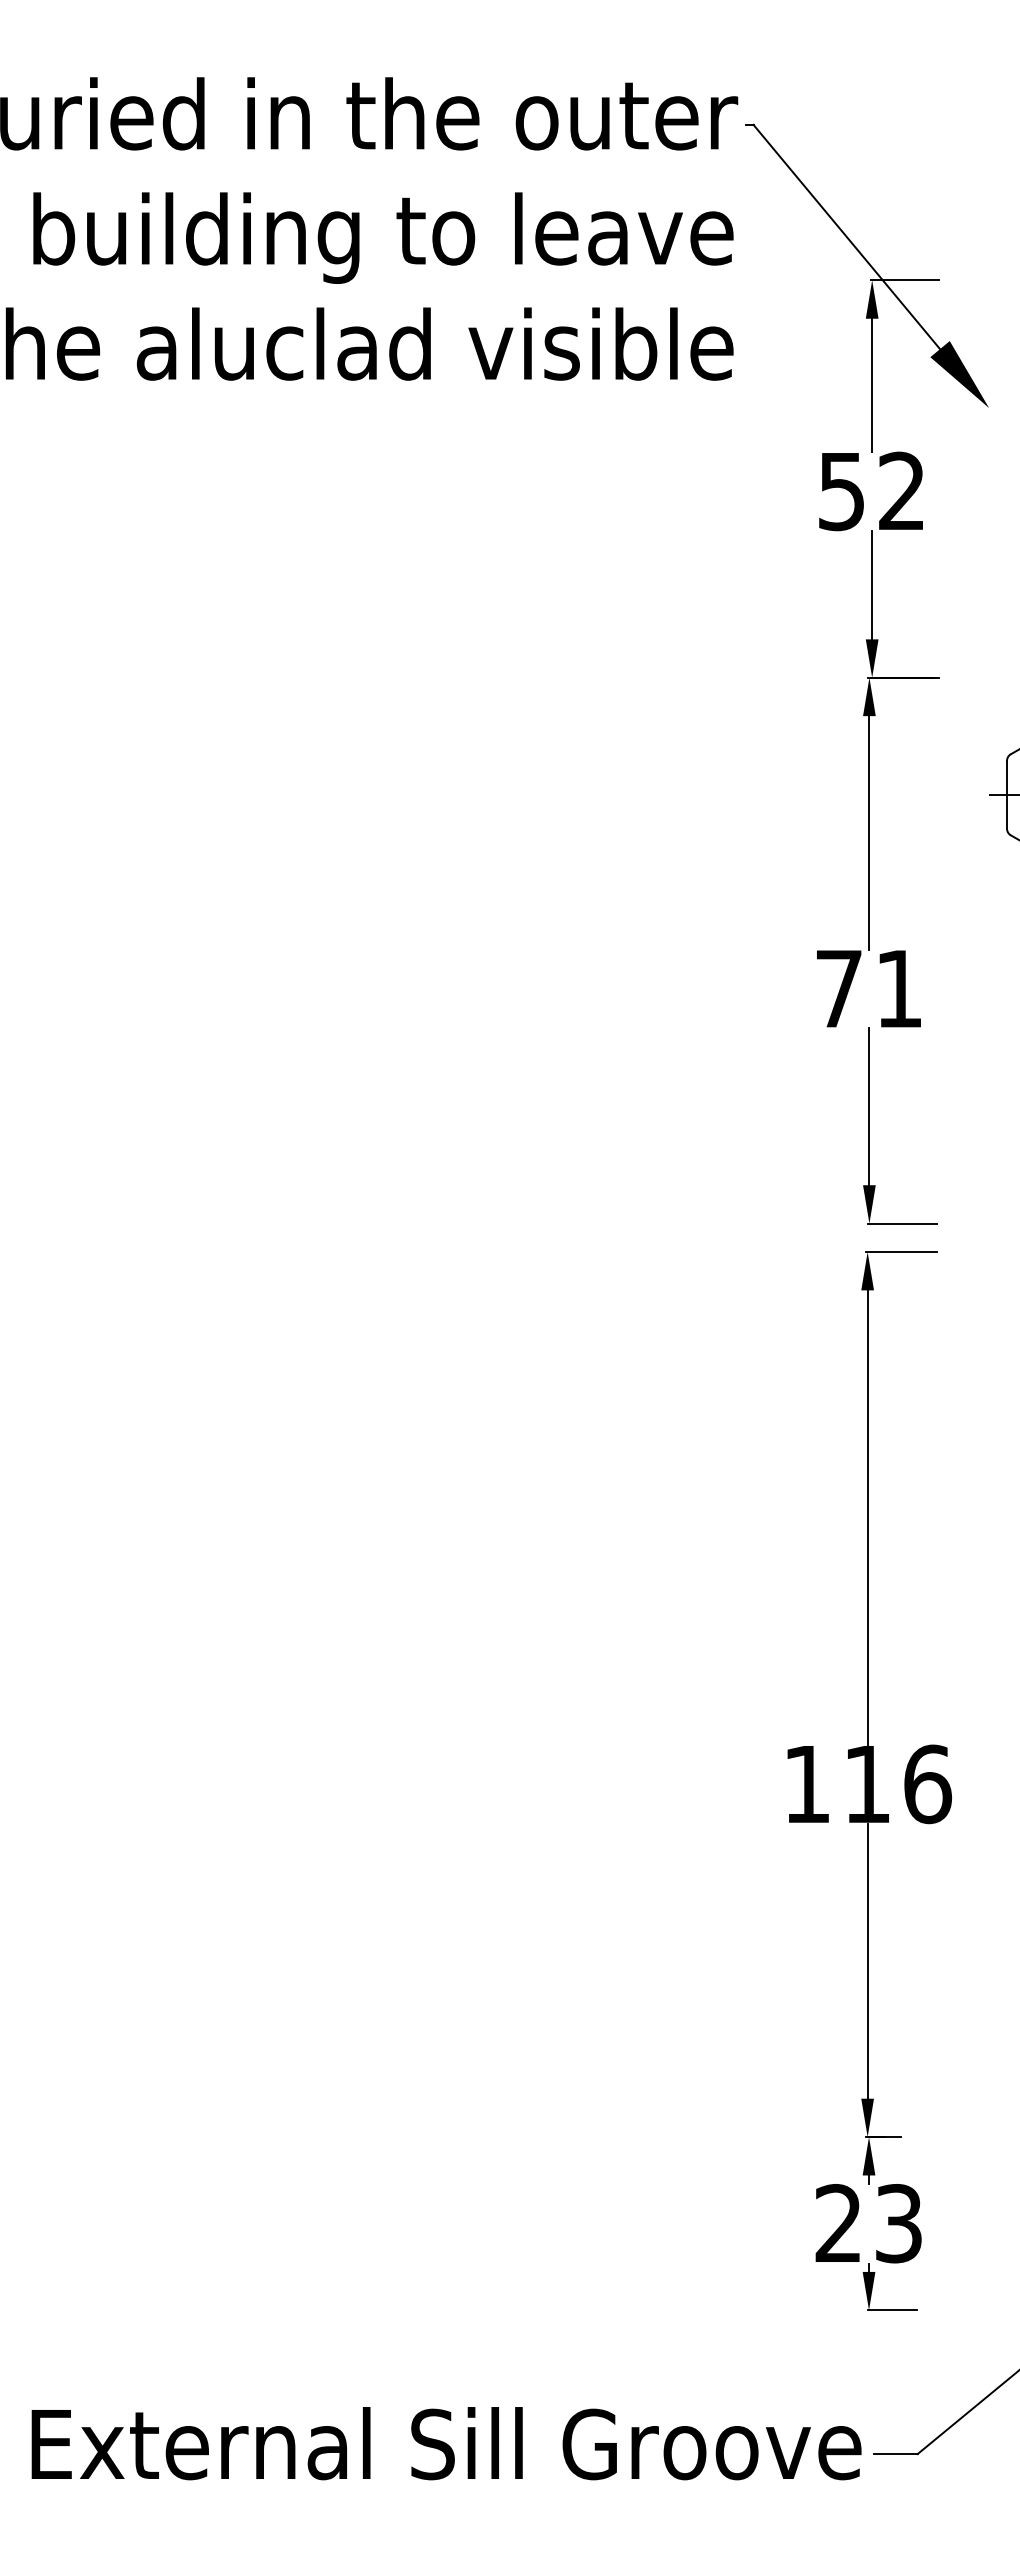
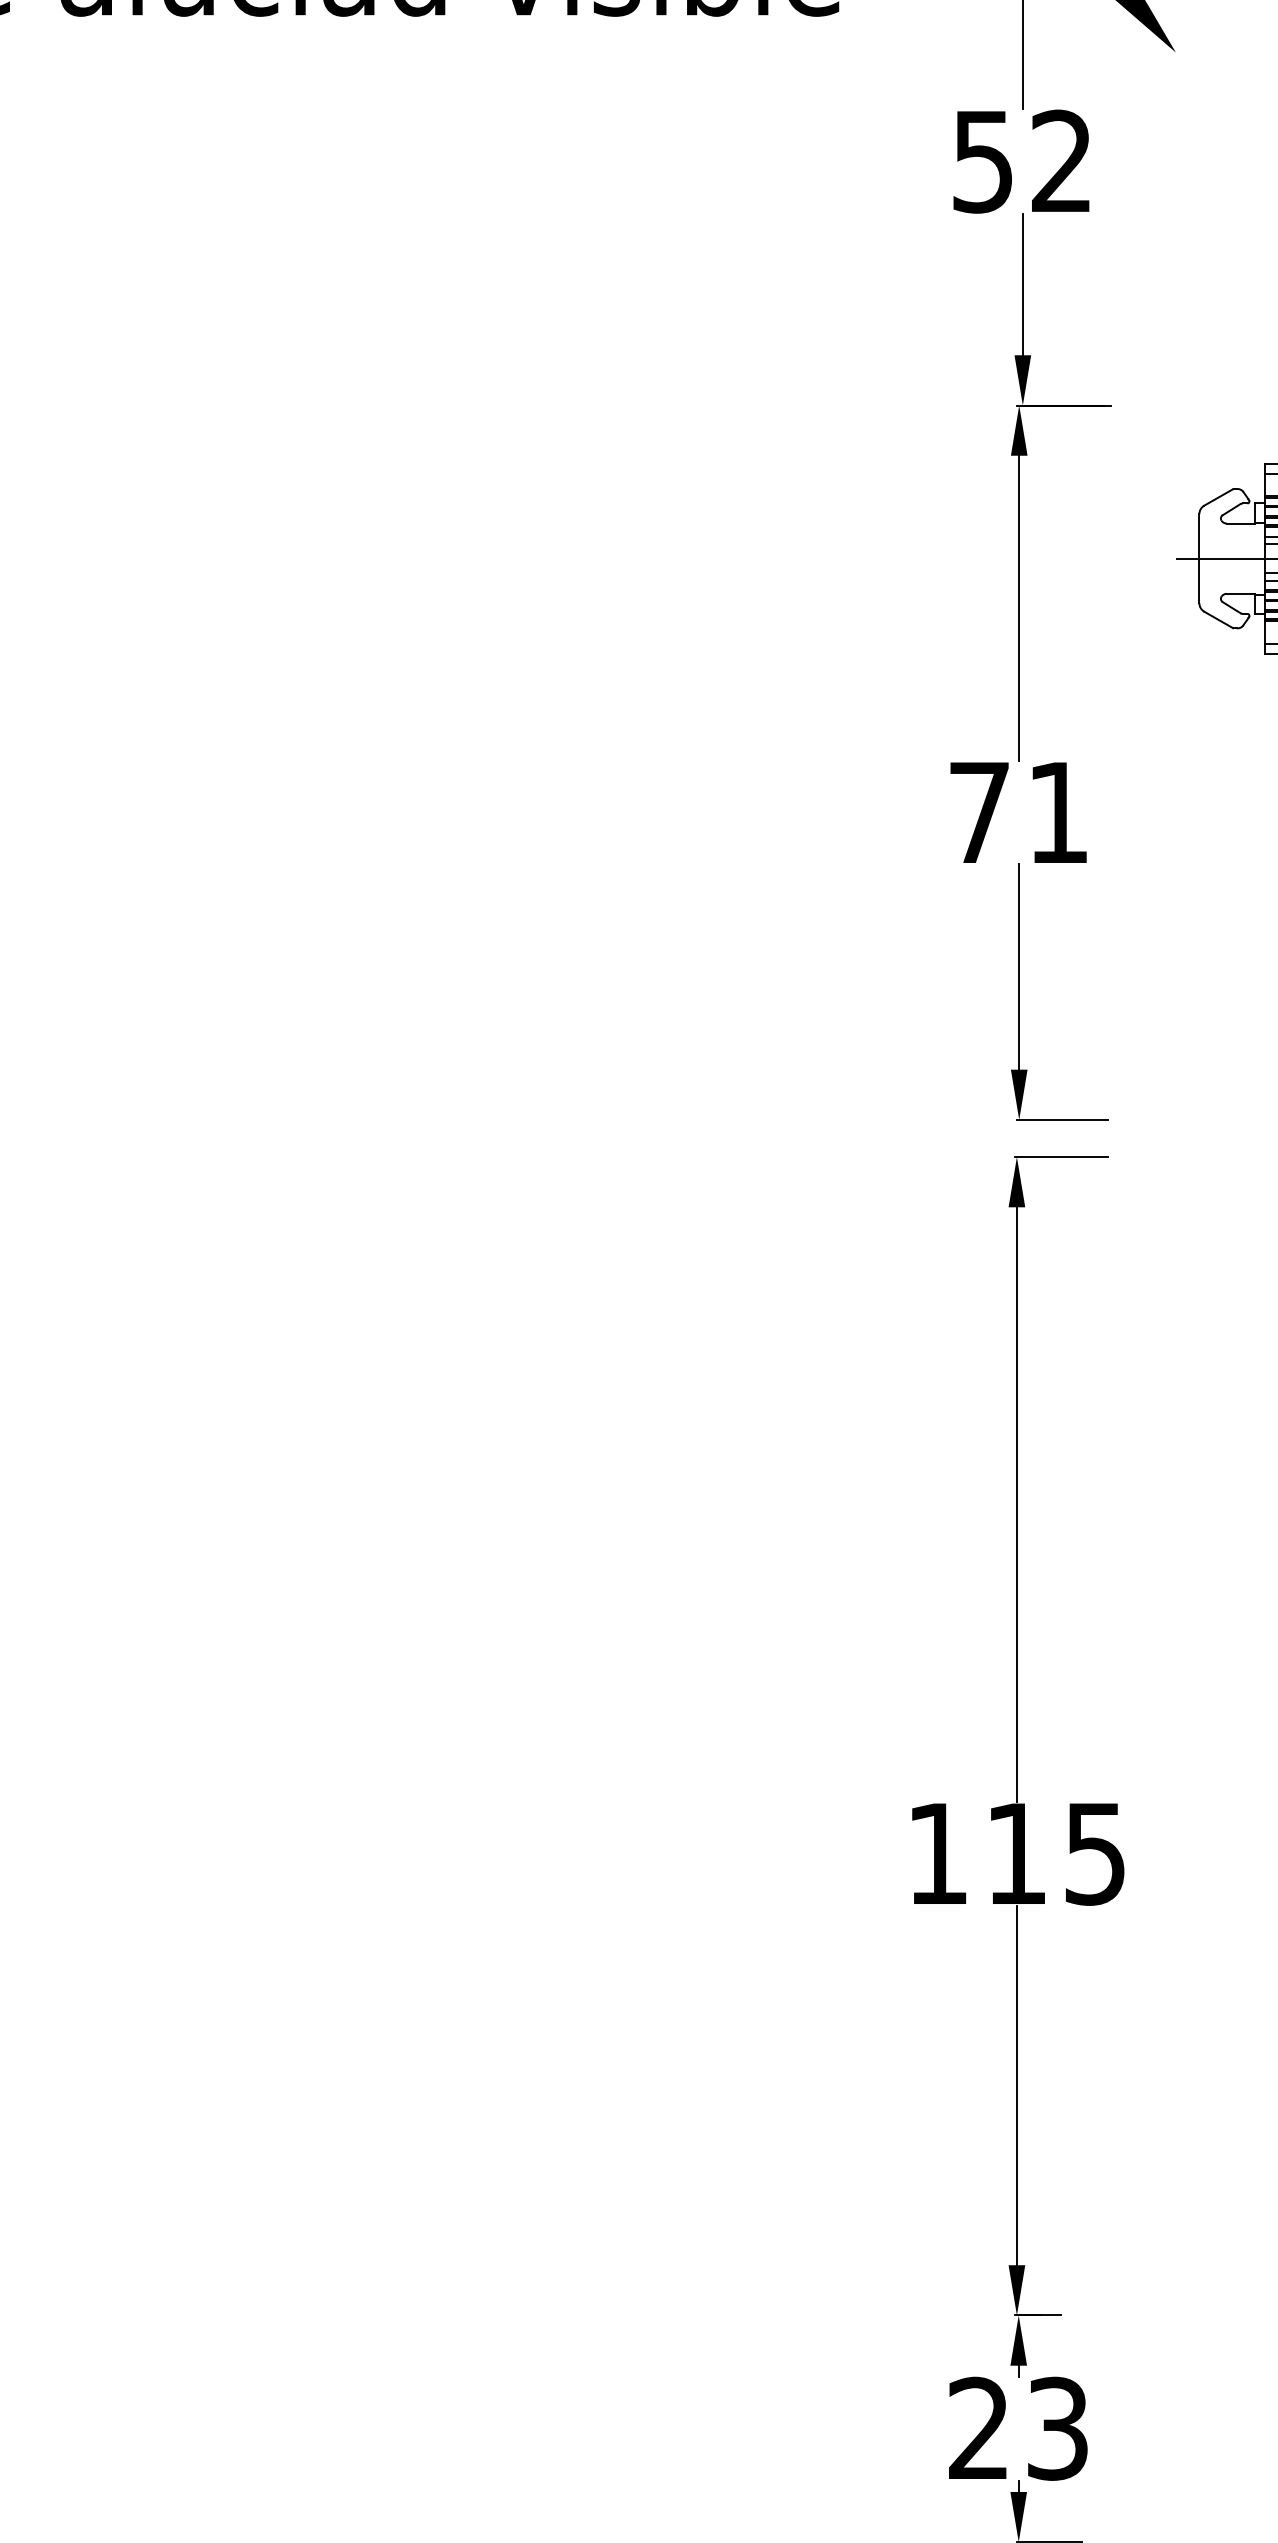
text: (928, 1784) -> (1096, 1854), 116 -> 115

